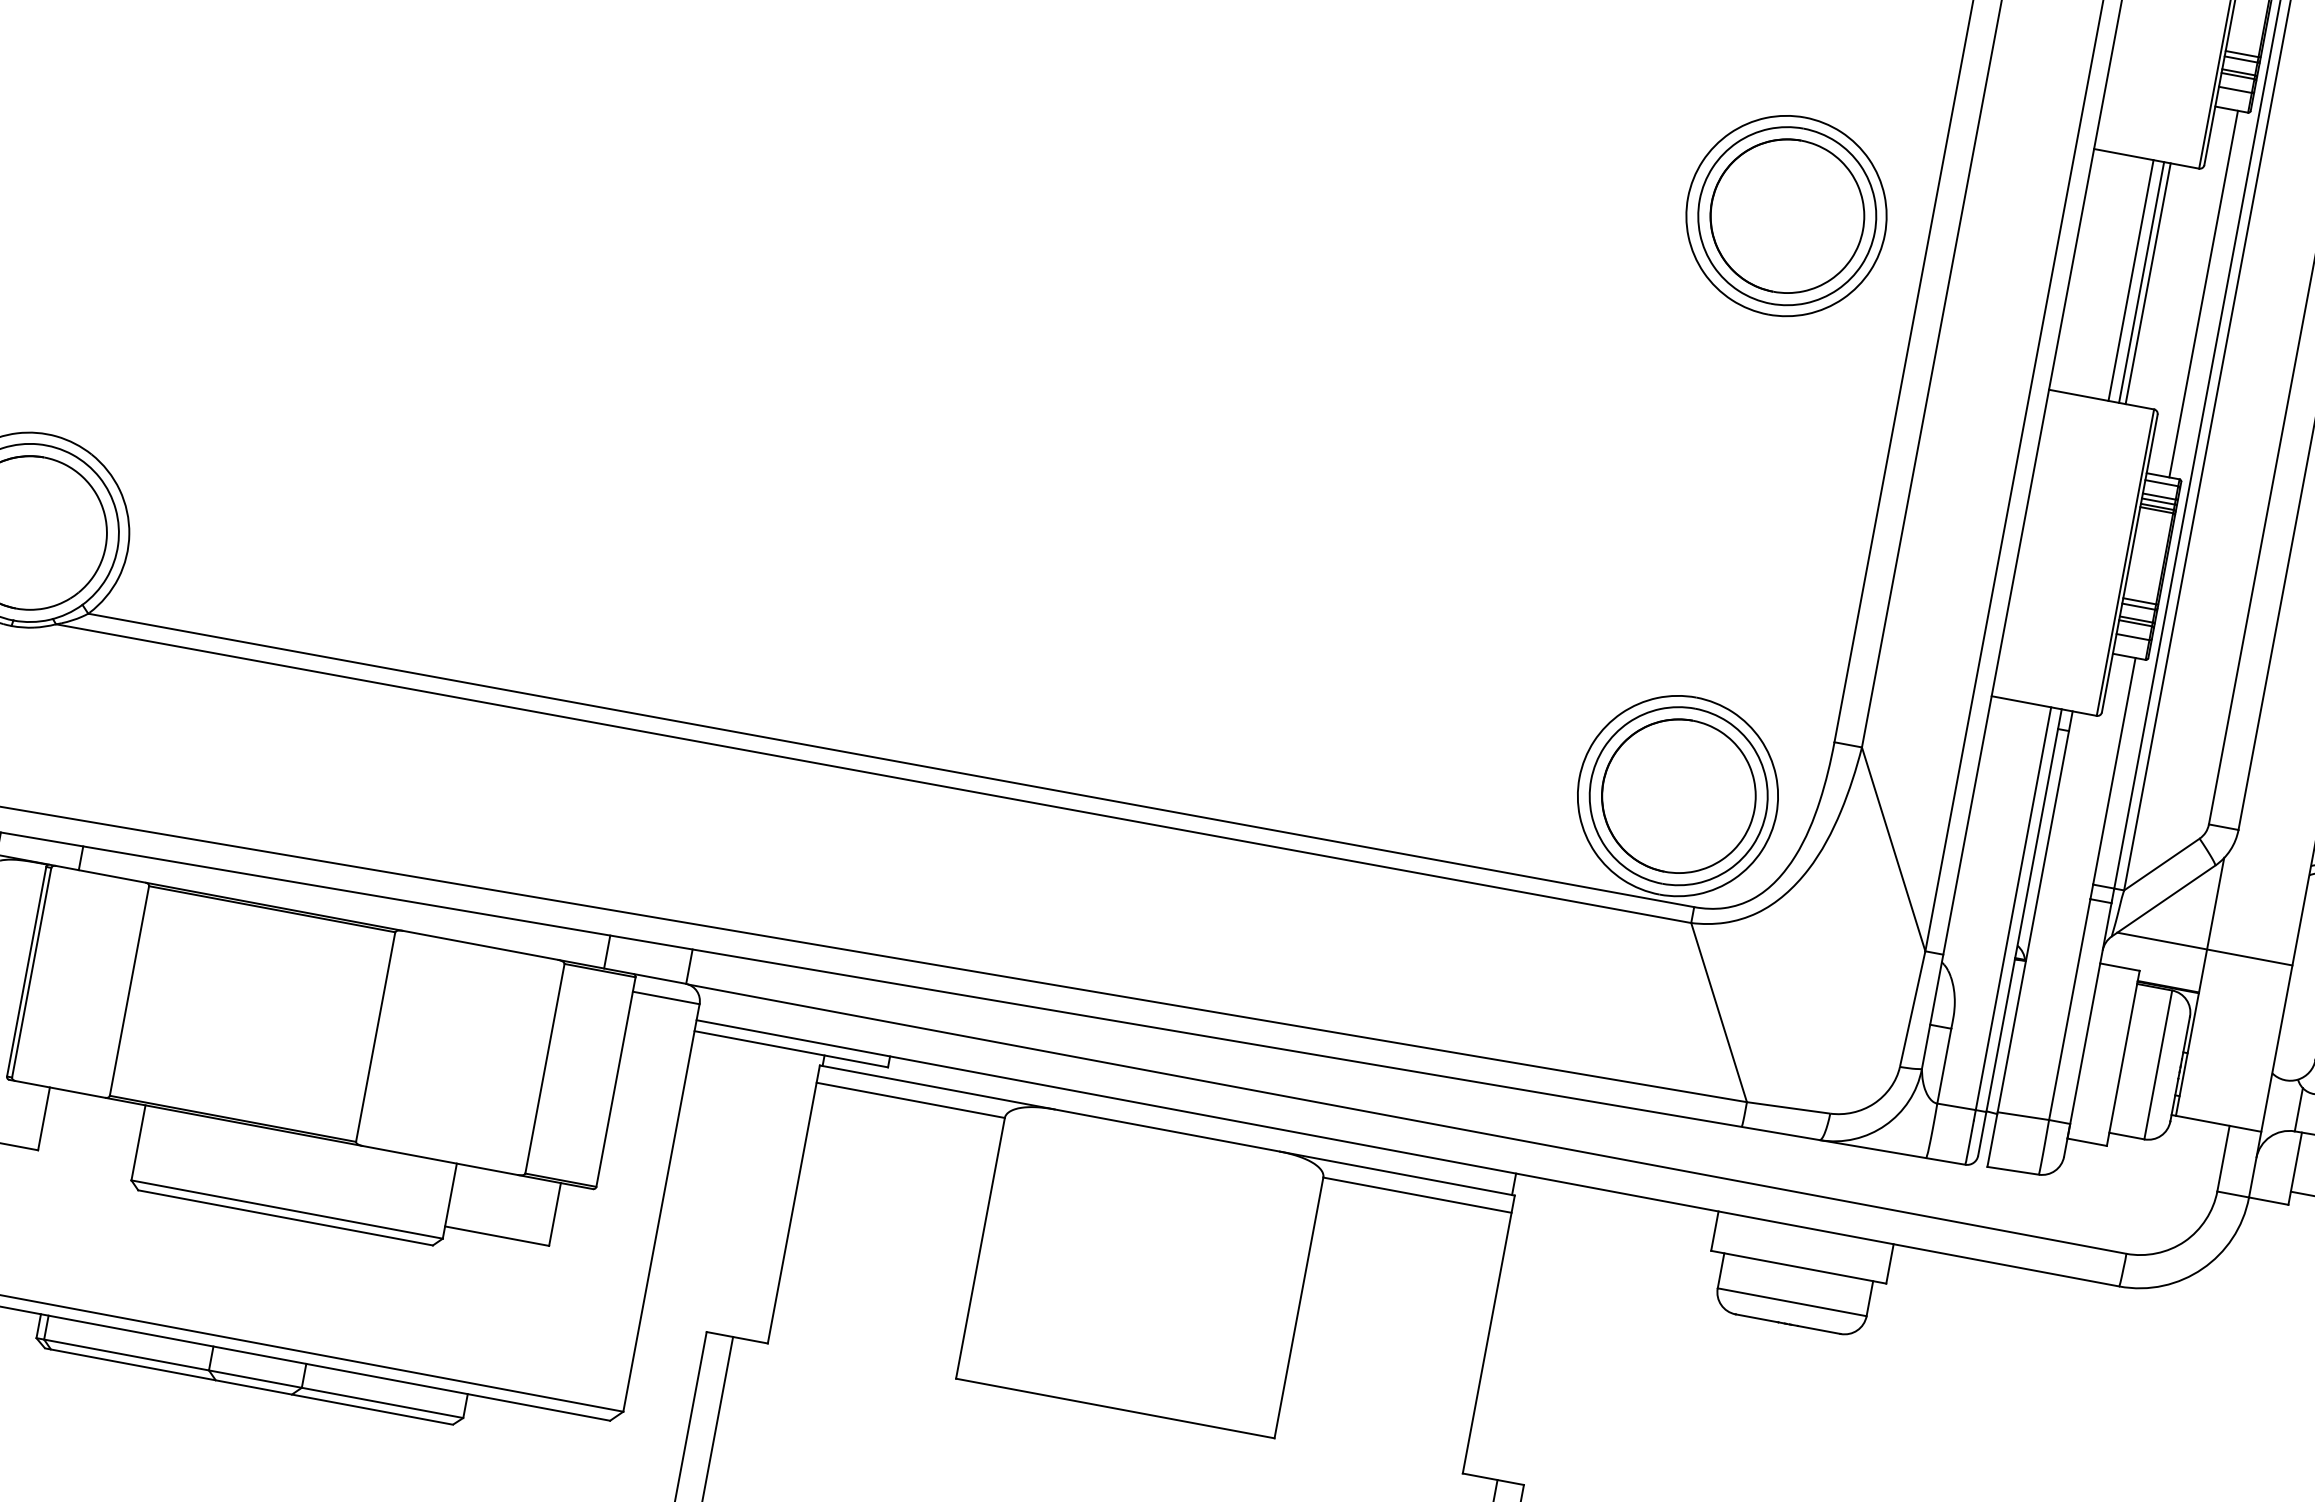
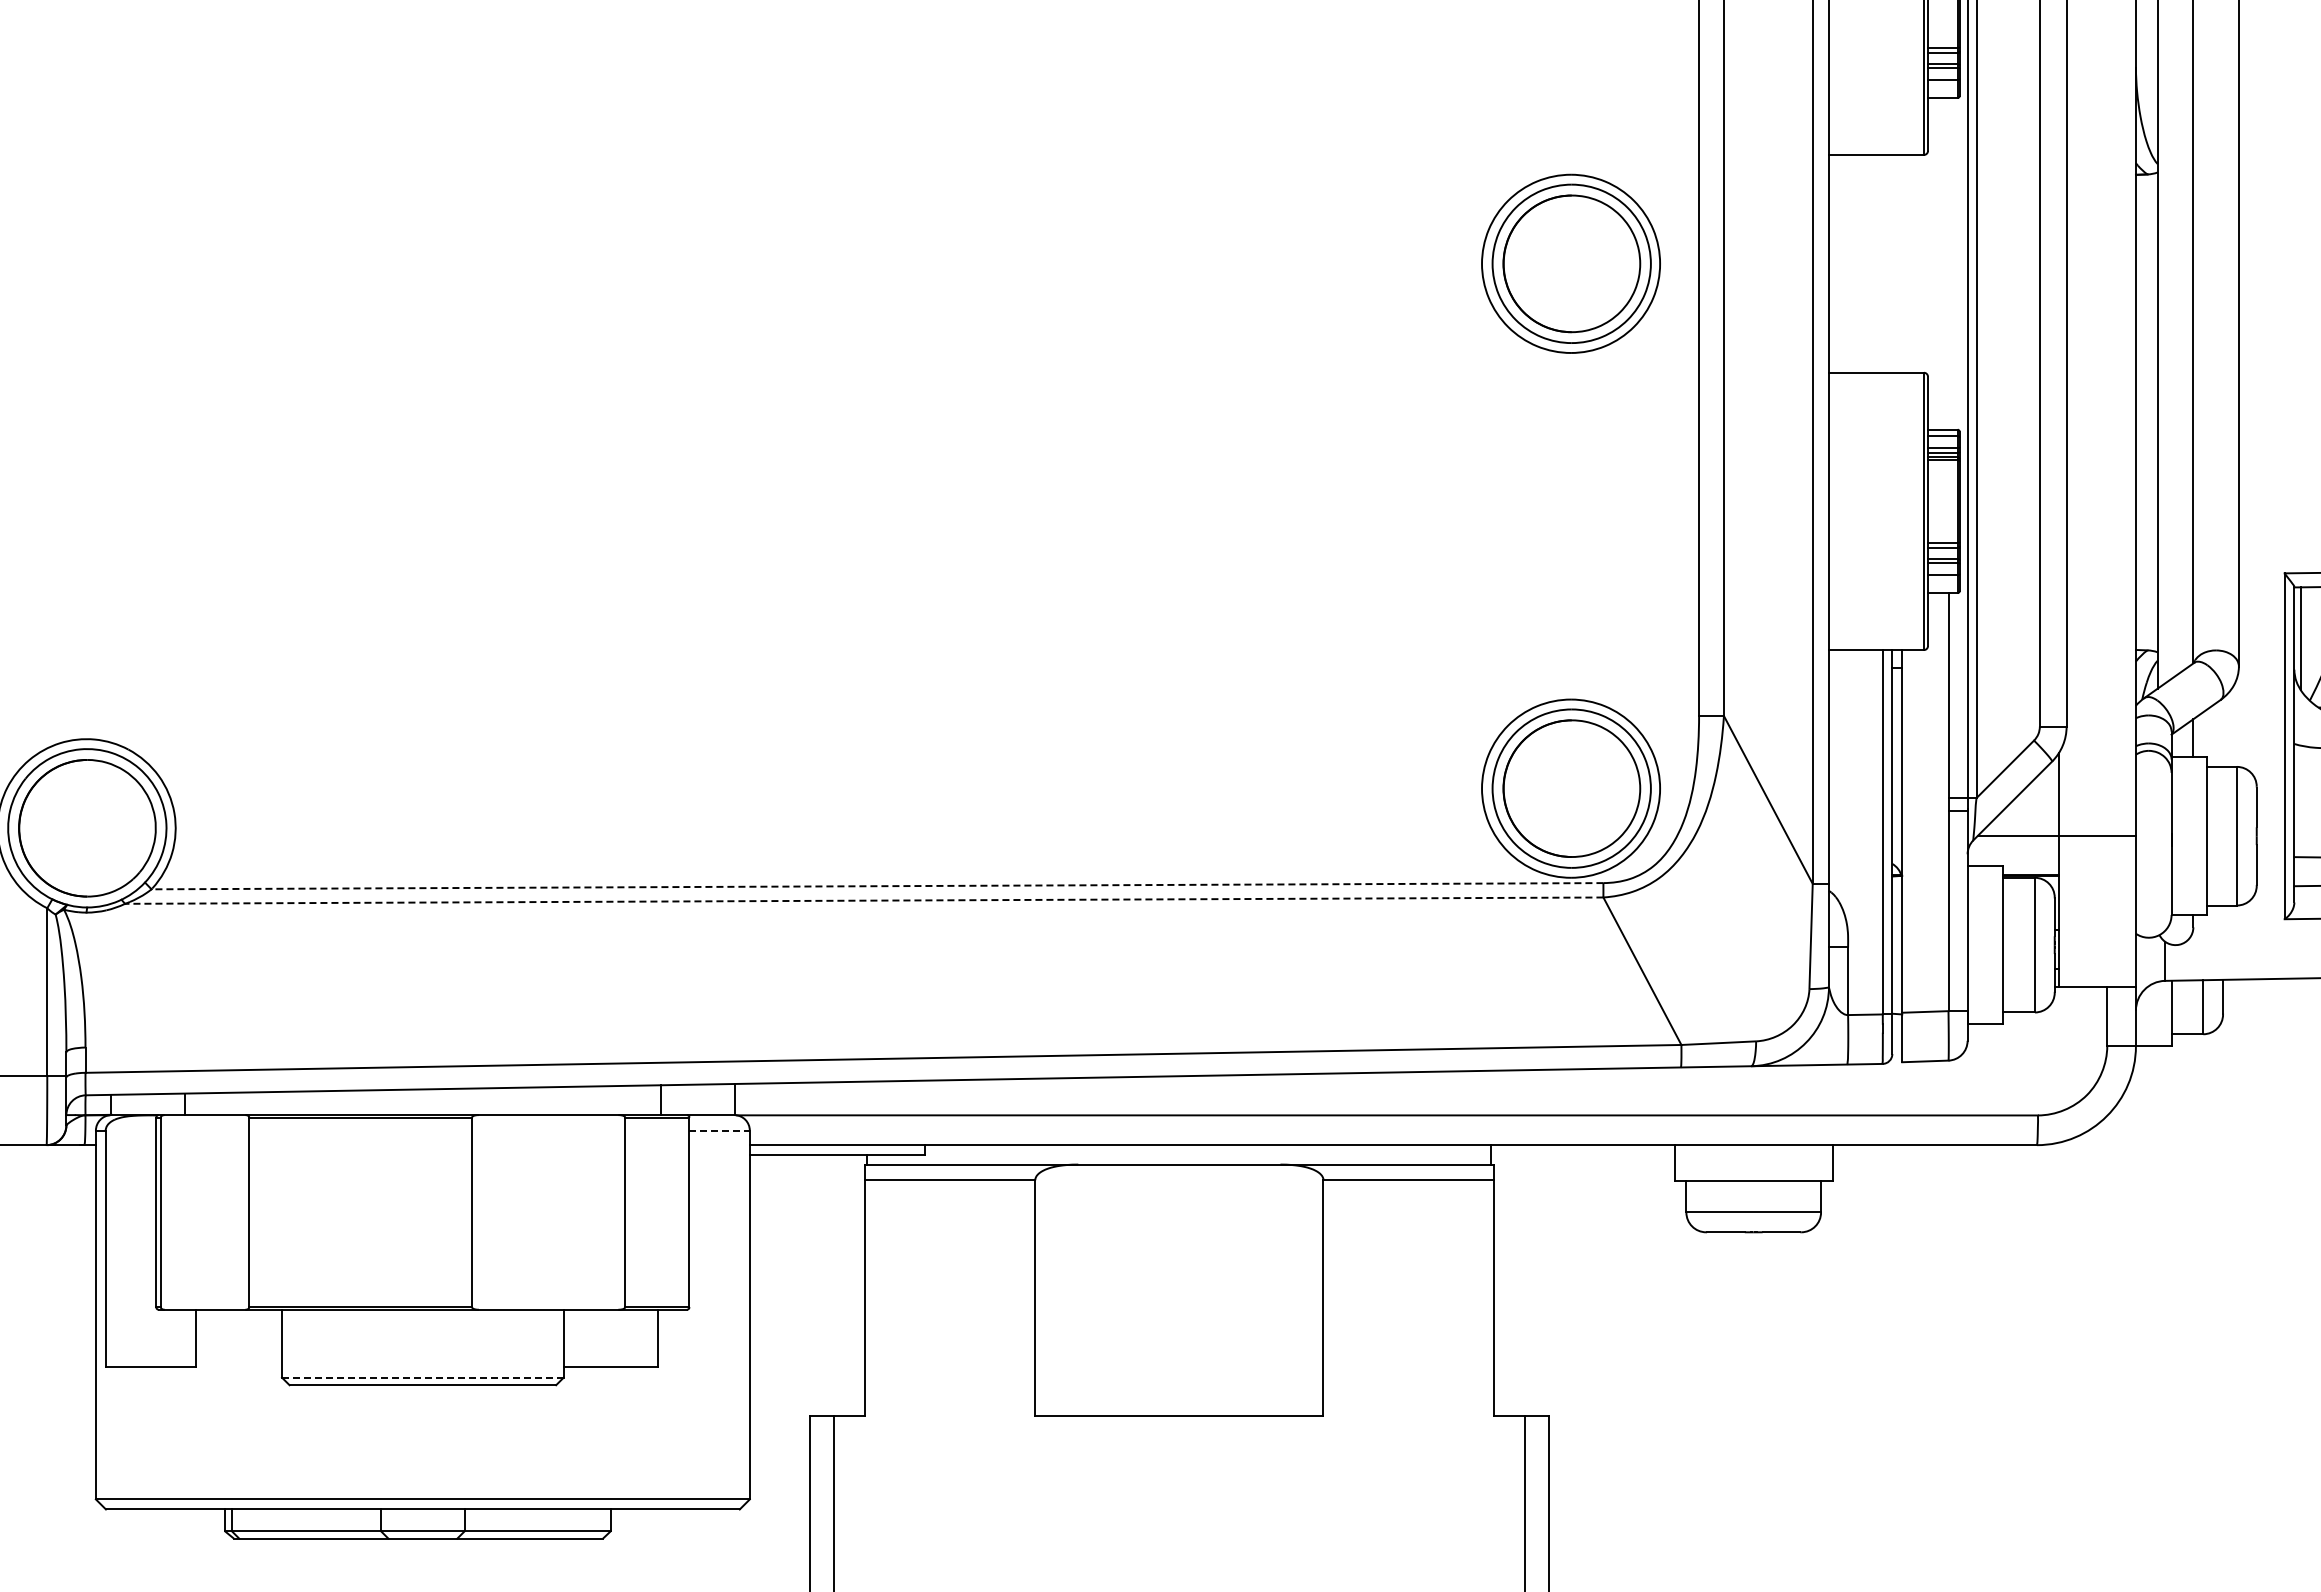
line: (2130, 280) -> (1882, 263), removed
line: (2141, 282) -> (1892, 263), removed
line: (2148, 283) -> (1898, 263), removed
line: (2203, 293) -> (1948, 263), removed
line: (891, 760) -> (877, 886), solid -> dashed
line: (872, 773) -> (863, 900), solid -> dashed
line: (667, 997) -> (720, 1130), solid -> dashed
line: (286, 1209) -> (422, 1377), solid -> dashed

